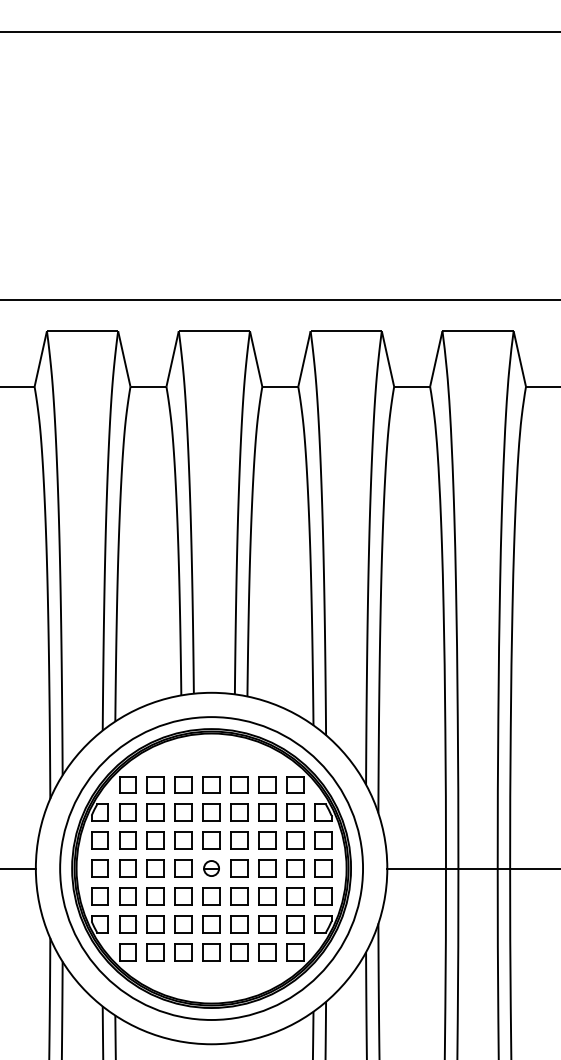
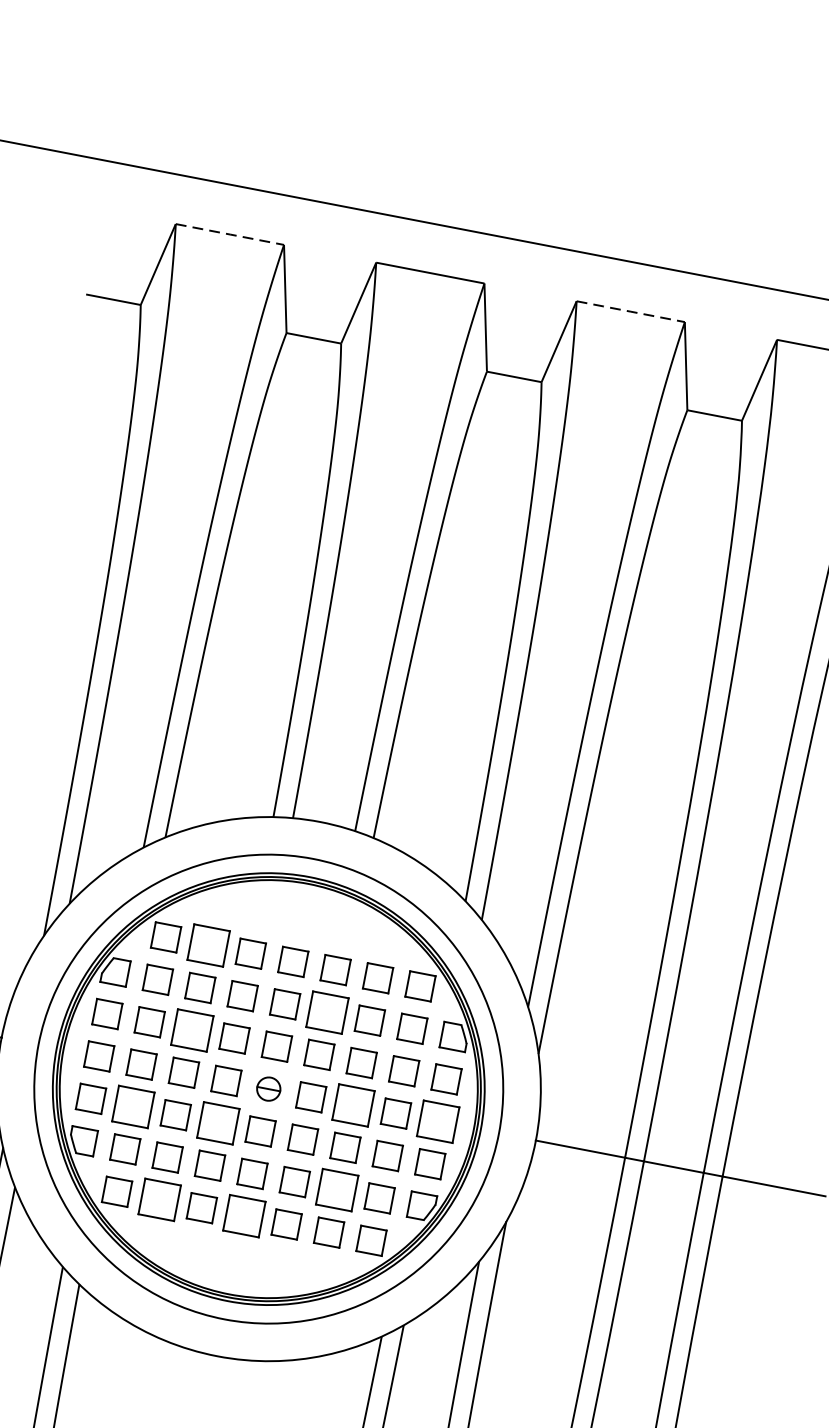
line: (82, 331) -> (229, 234), solid -> dashed
line: (346, 331) -> (631, 312), solid -> dashed
part: (155, 784) -> (208, 944), size x1.4
part: (239, 812) -> (327, 1012), size x1.4
part: (155, 840) -> (191, 1030), size x1.4
part: (267, 868) -> (353, 1105), size x1.4
part: (323, 868) -> (438, 1121), size x1.4
part: (127, 896) -> (132, 1107), size x1.4
part: (183, 896) -> (217, 1123), size x1.4
part: (267, 924) -> (337, 1190), size x1.4
part: (155, 952) -> (158, 1200), size x1.4
part: (211, 952) -> (244, 1216), size x1.4

